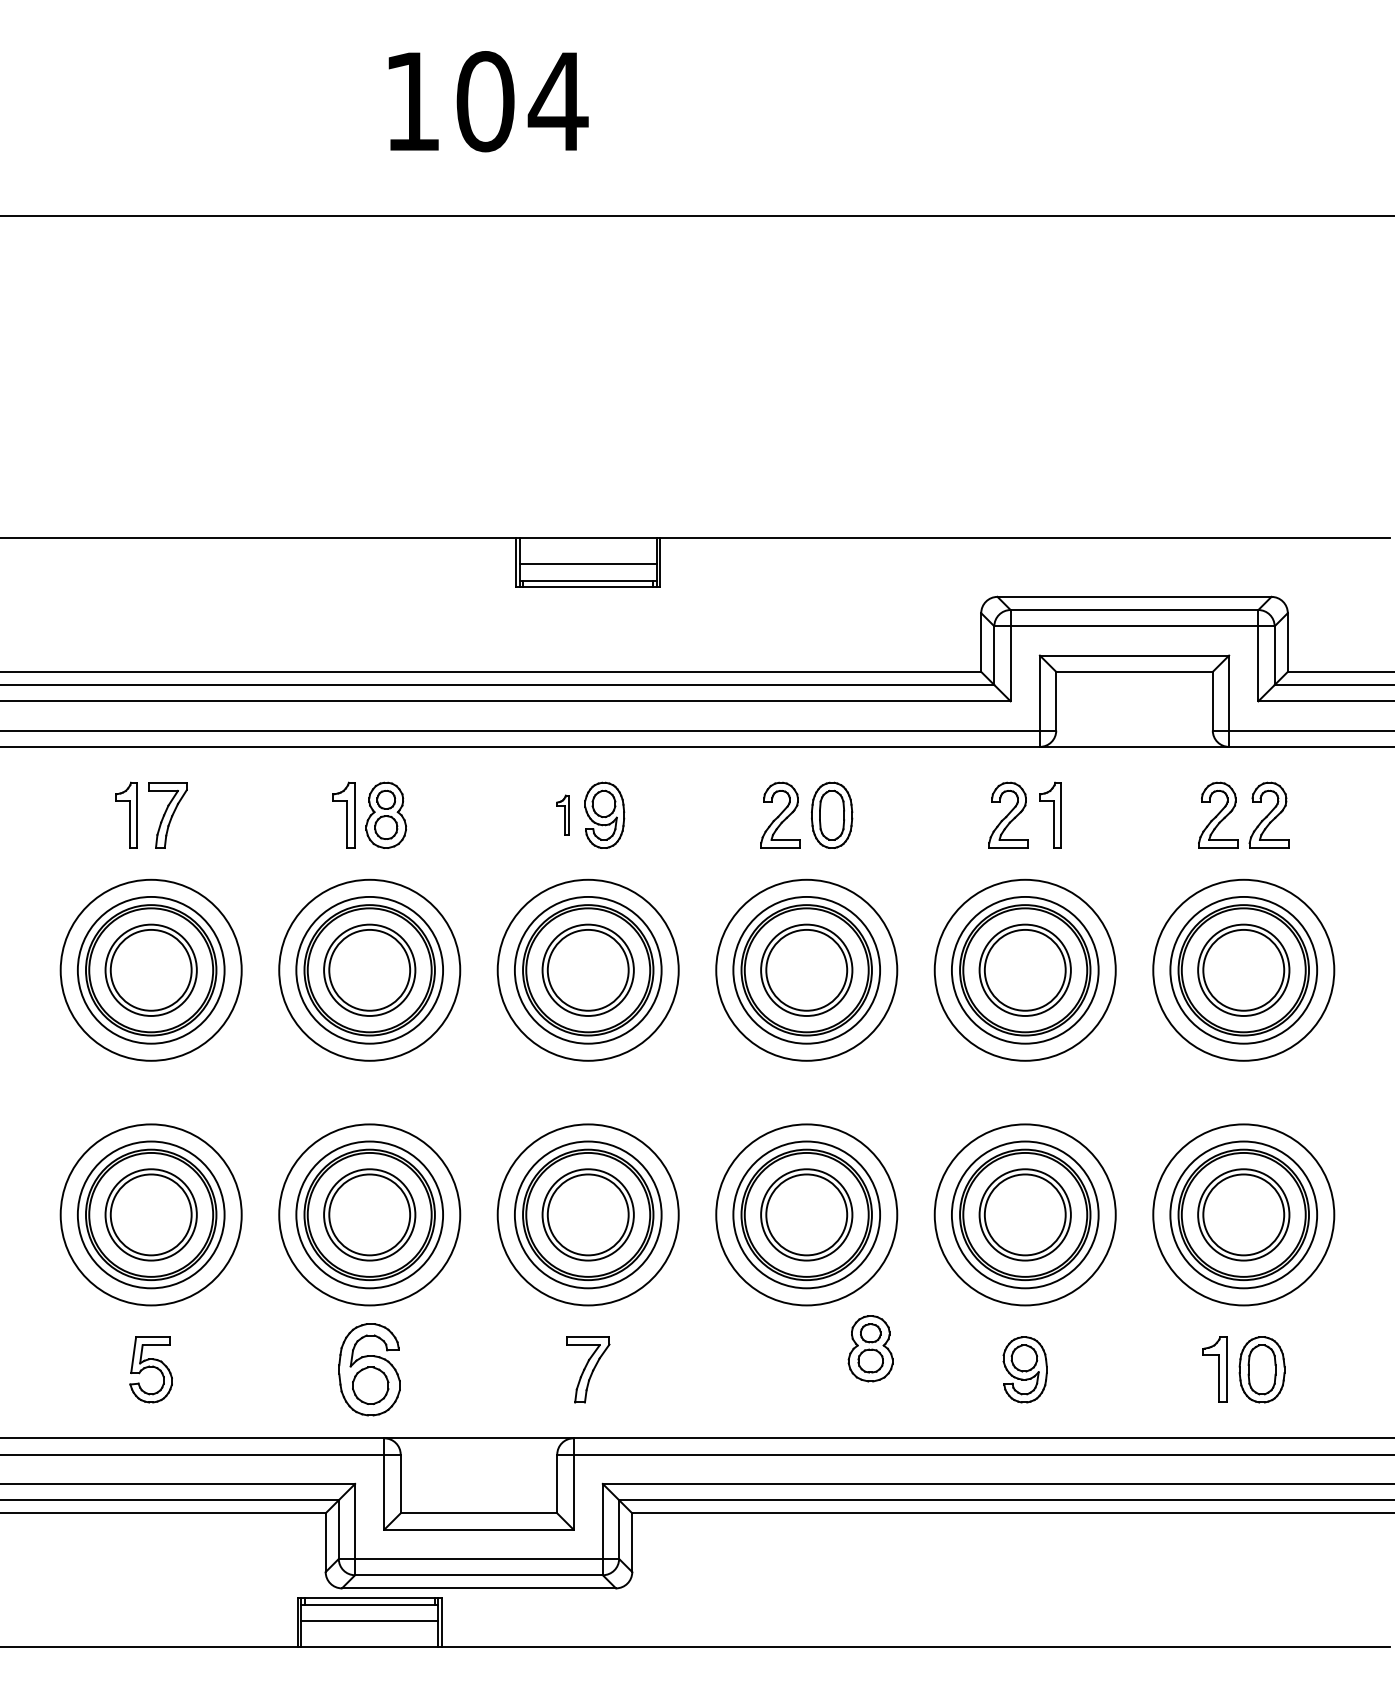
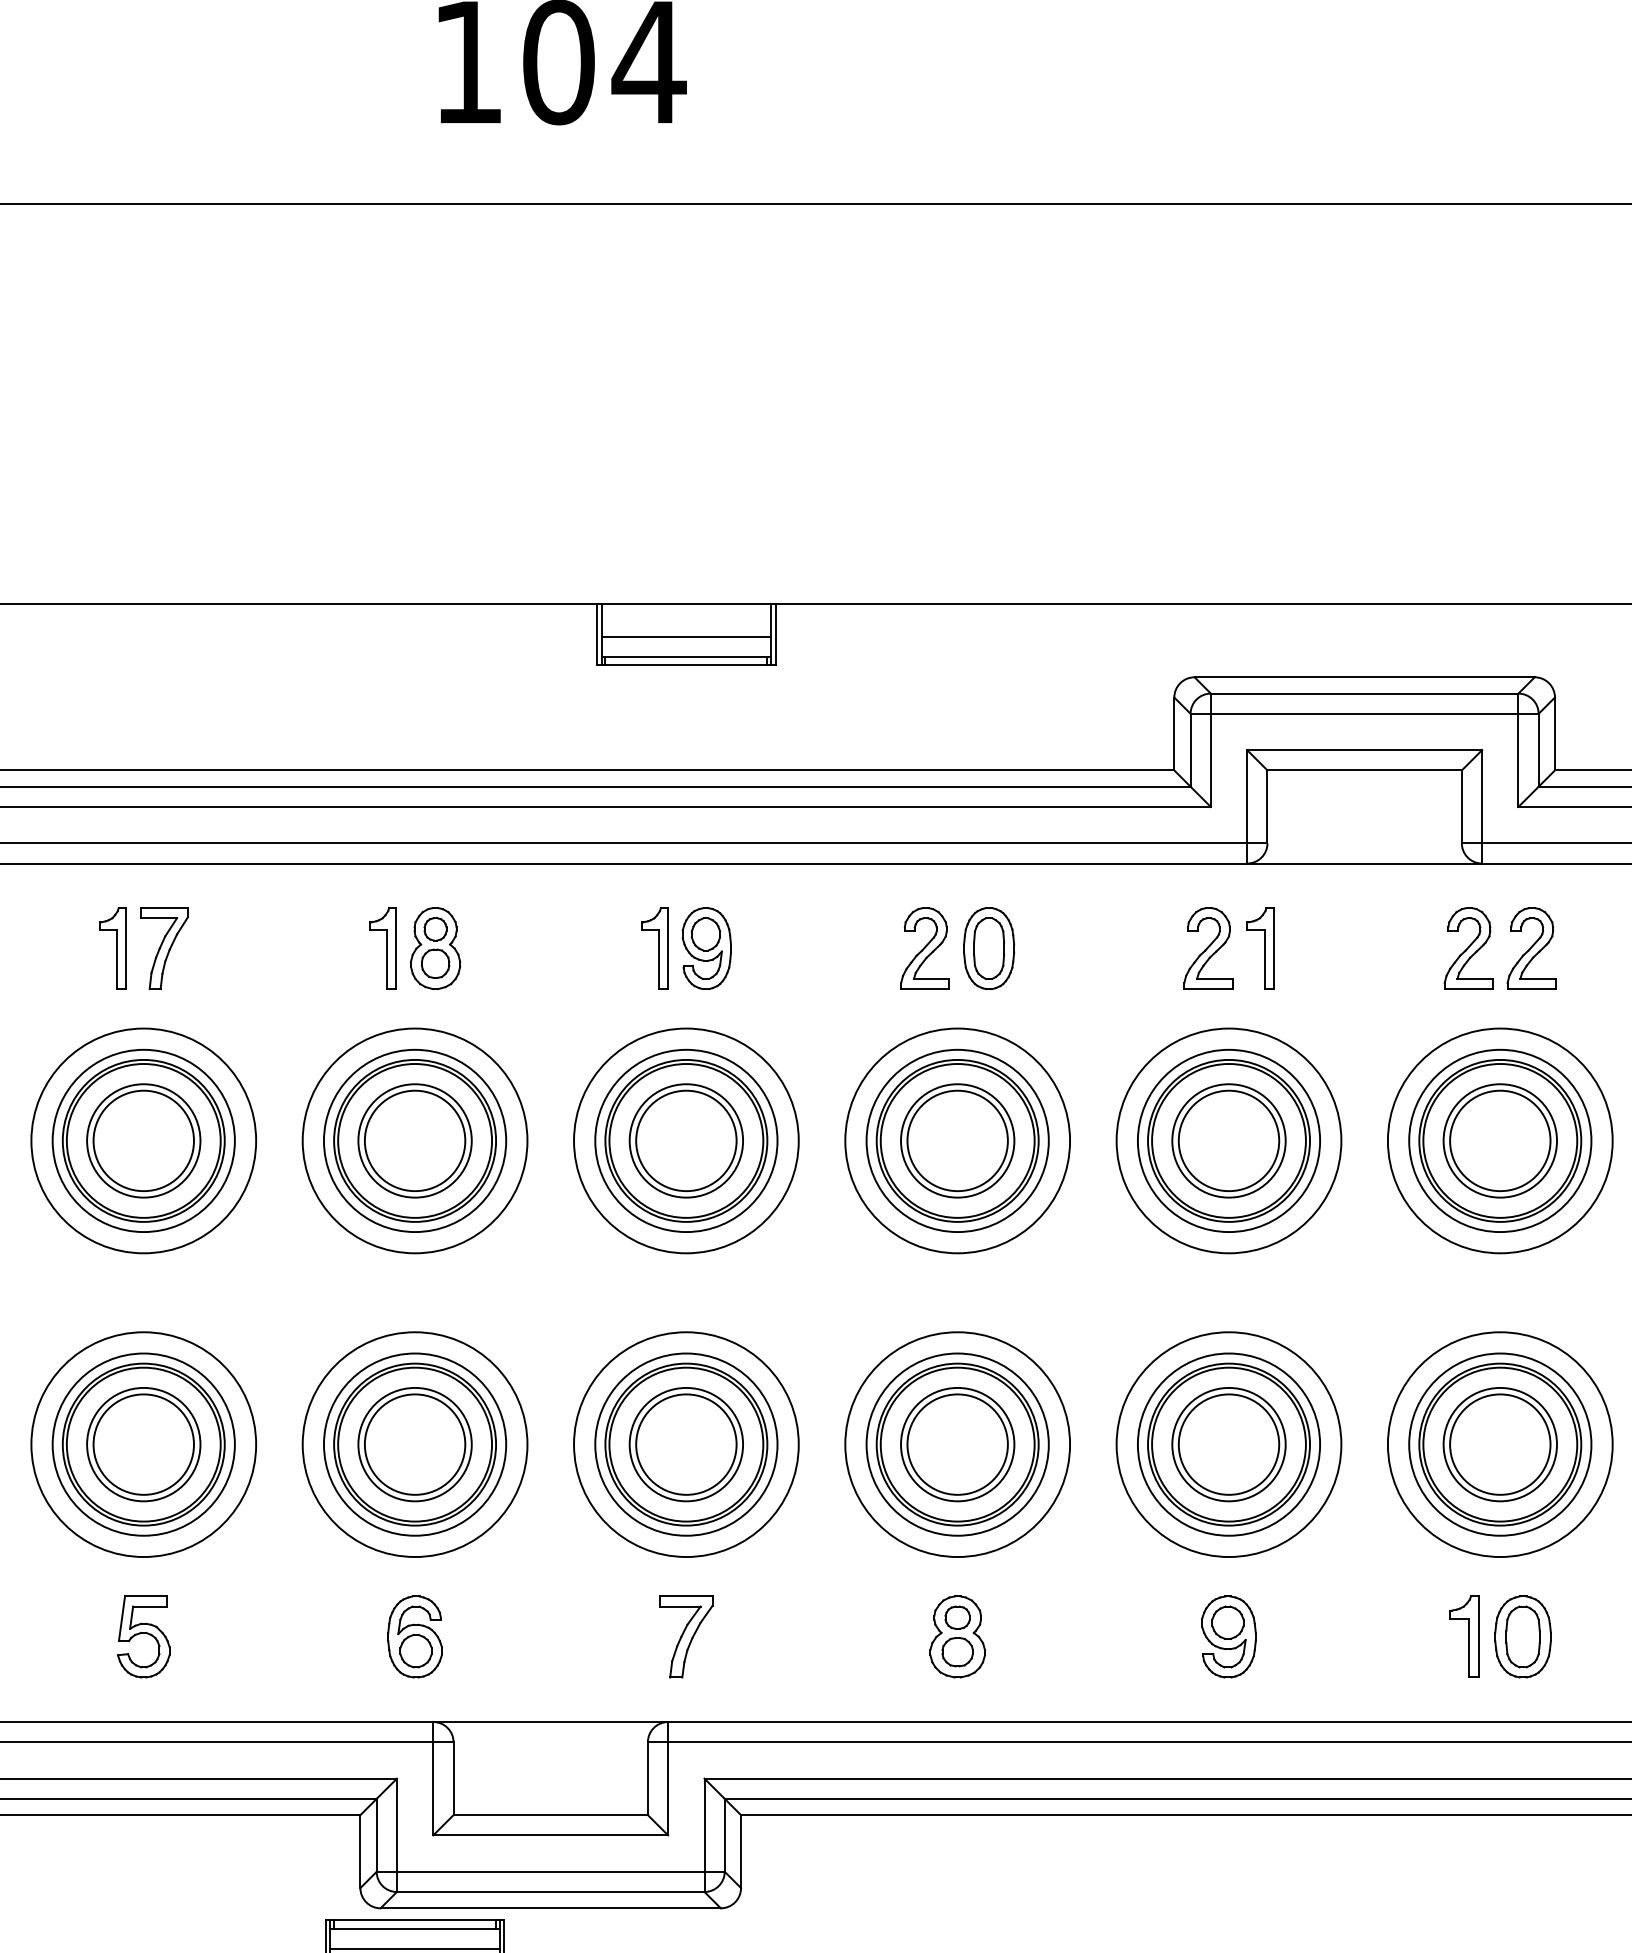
part: (562, 814) -> (654, 947), size x1.67
part: (870, 1348) -> (957, 1636), moved
part: (369, 1369) -> (414, 1636), size x0.71

